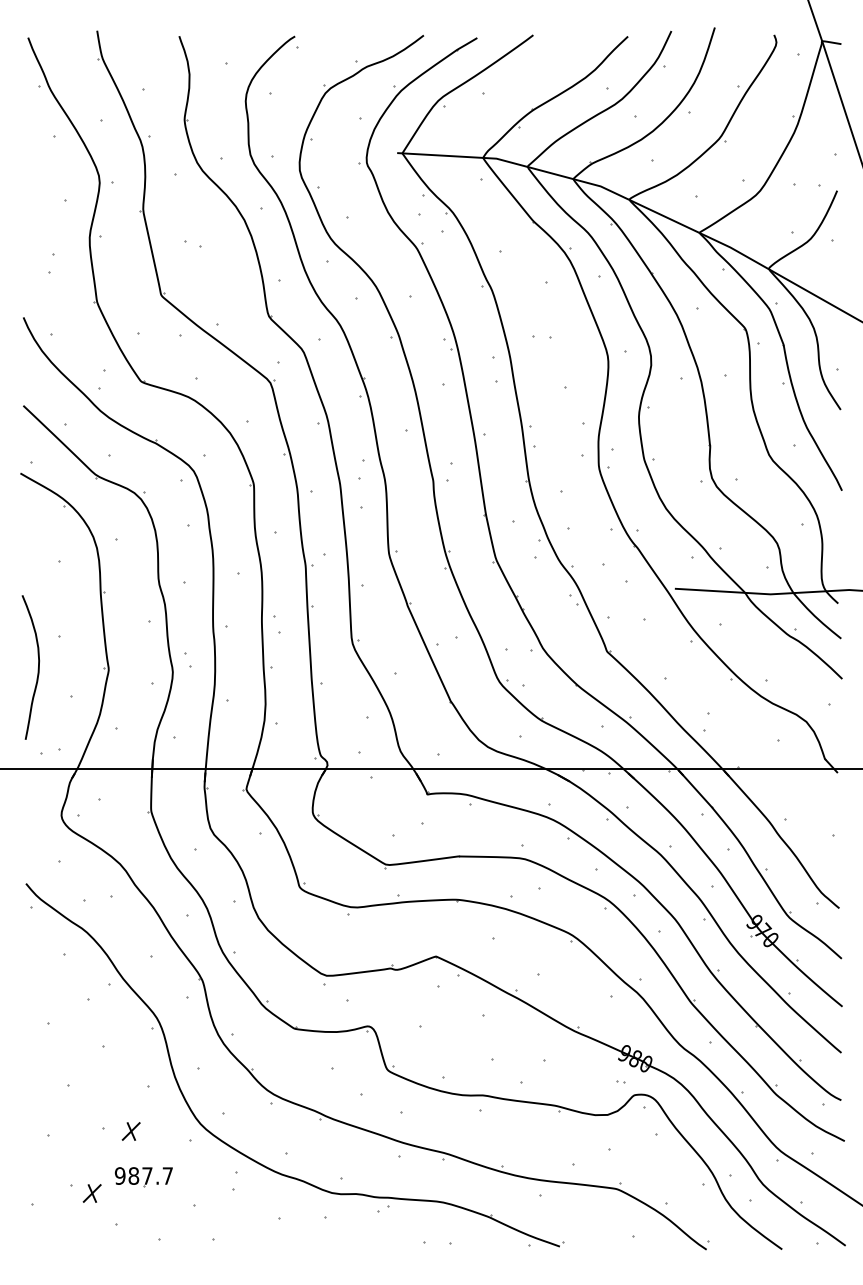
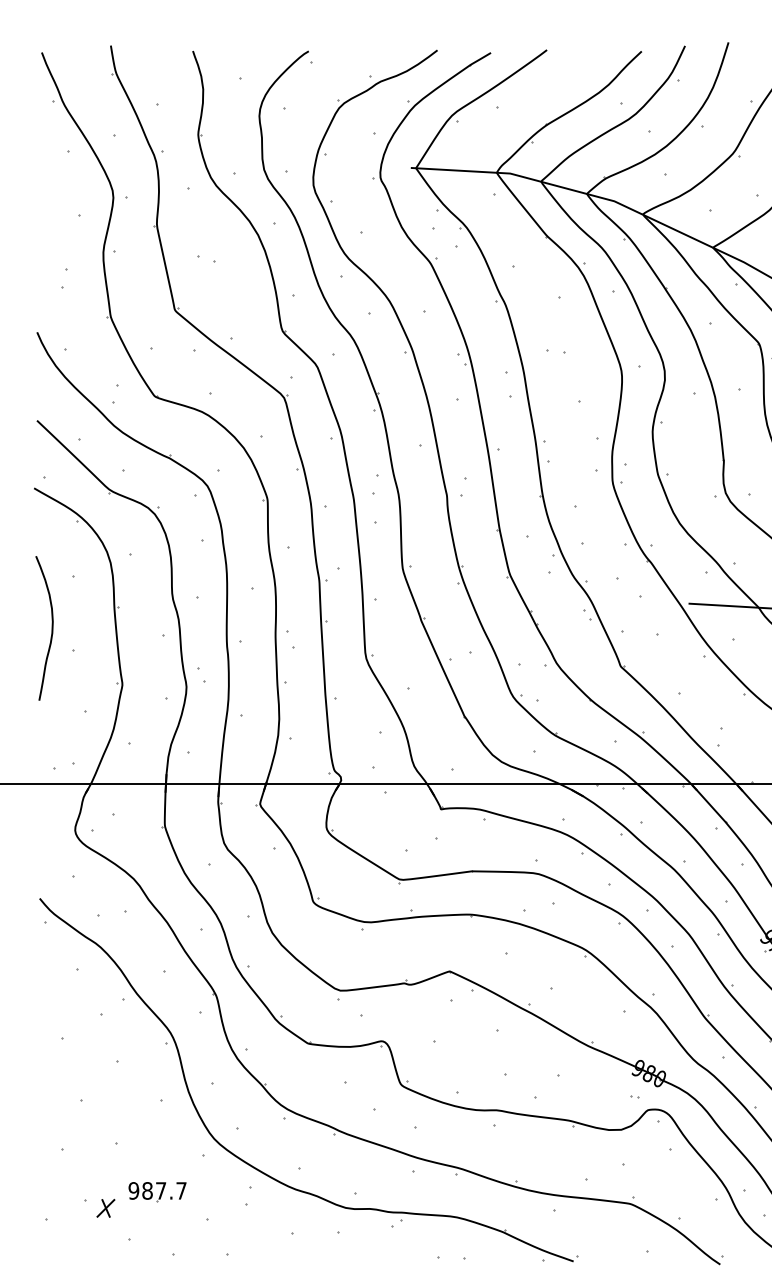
curve: (37, 668) -> (51, 629), moved
part: (130, 1131) -> (144, 1146), removed

